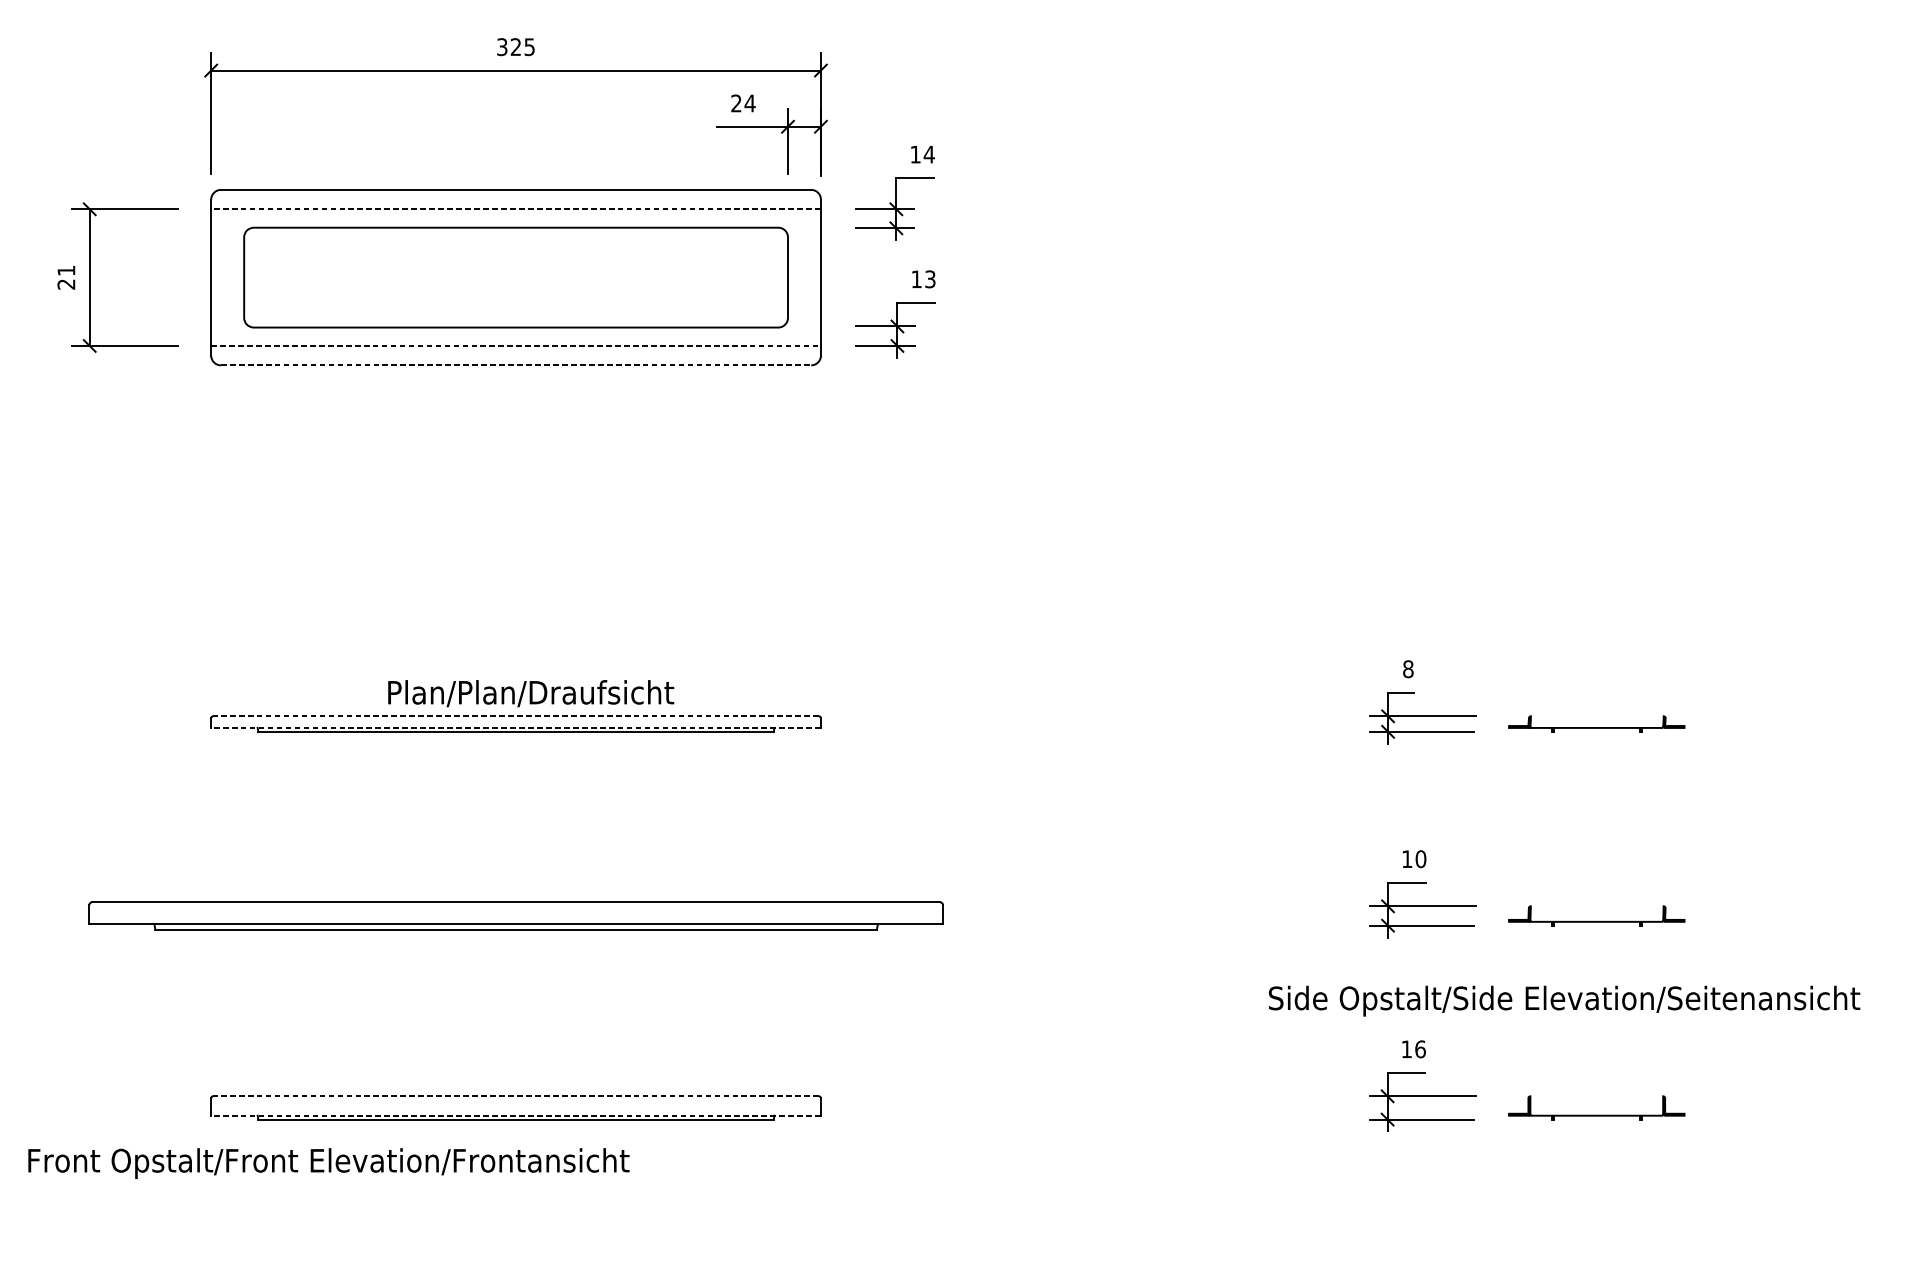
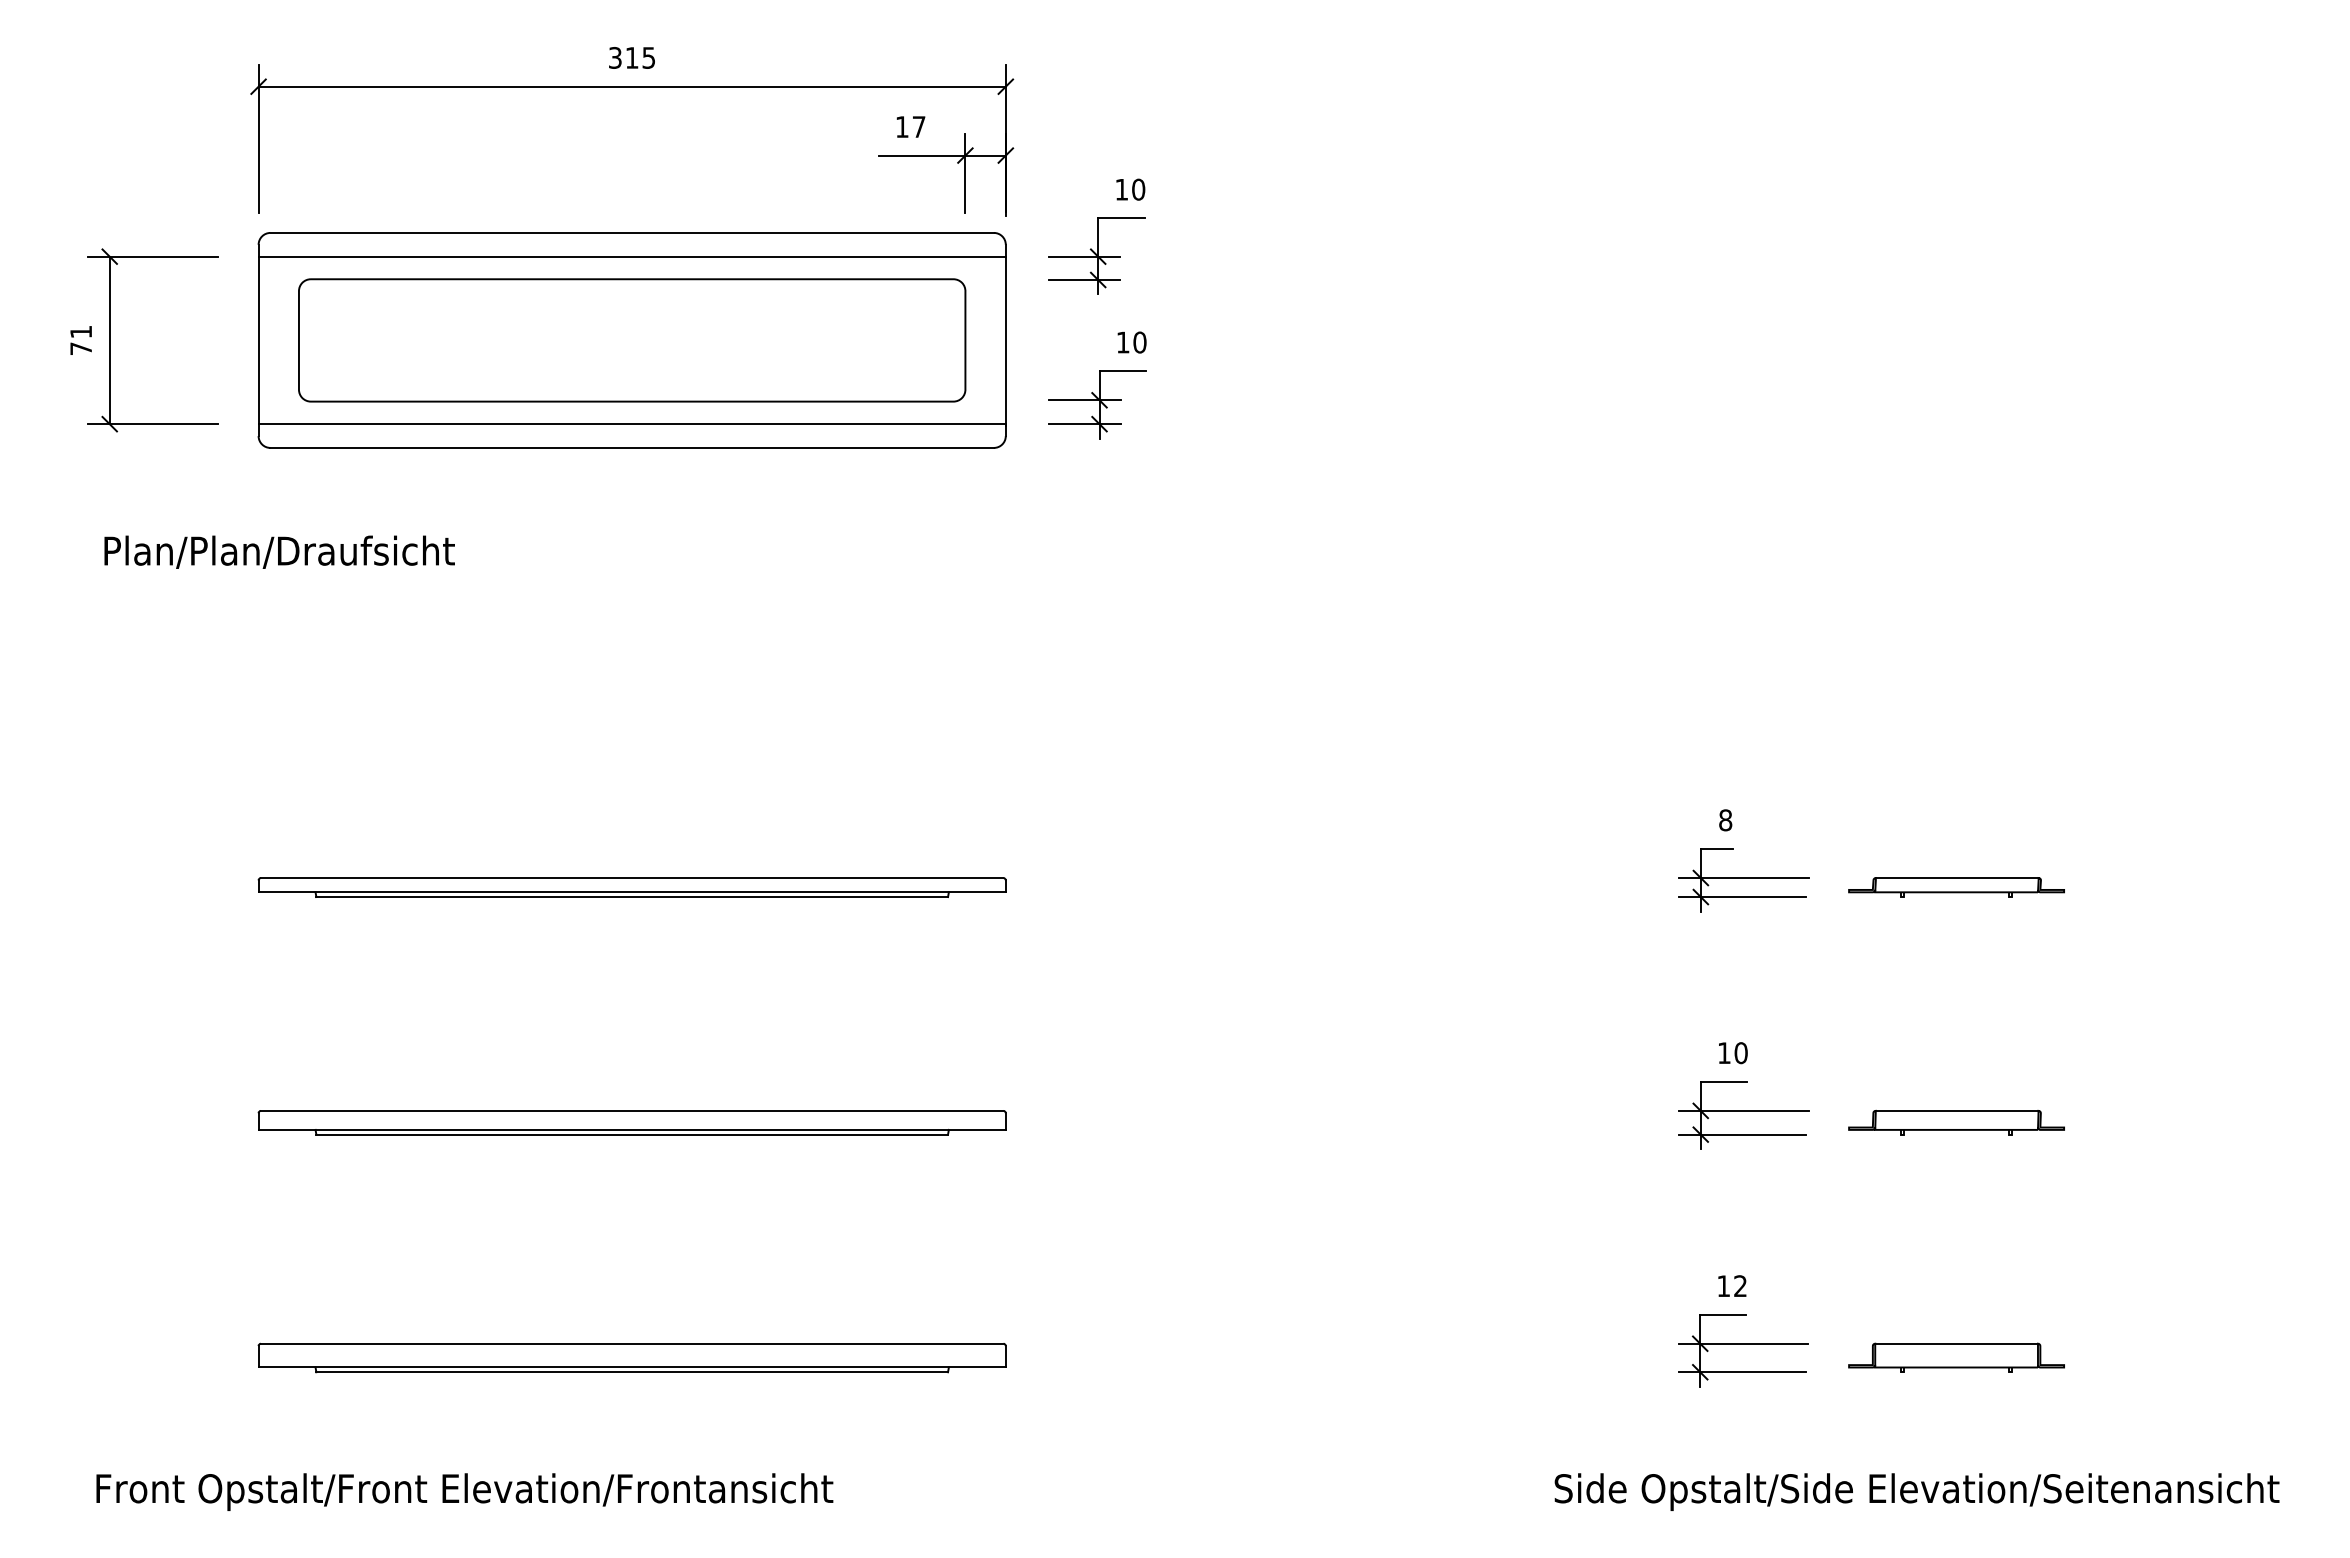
text: (515, 46) -> (631, 57), 325 -> 315
text: (743, 103) -> (910, 126), 24 -> 17
text: (929, 154) -> (1138, 189), 14 -> 10
line: (516, 209) -> (632, 256), dashed -> solid
text: (930, 279) -> (1139, 342), 13 -> 10
text: (65, 284) -> (80, 348), 21 -> 71
line: (516, 346) -> (632, 424), dashed -> solid
line: (516, 364) -> (632, 447), dashed -> solid
text: (531, 693) -> (279, 551), moved
line: (515, 716) -> (631, 878), dashed -> solid
line: (1596, 716) -> (1956, 878), added
line: (516, 728) -> (632, 892), dashed -> solid
line: (1596, 906) -> (1956, 1110), added
part: (515, 915) -> (631, 1122), size x0.71
text: (1564, 1000) -> (1916, 1491), moved
text: (1420, 1049) -> (1740, 1286), 16 -> 12
line: (515, 1096) -> (631, 1343), dashed -> solid
line: (1596, 1096) -> (1956, 1343), added
line: (516, 1115) -> (632, 1367), dashed -> solid
text: (328, 1163) -> (464, 1491), moved

